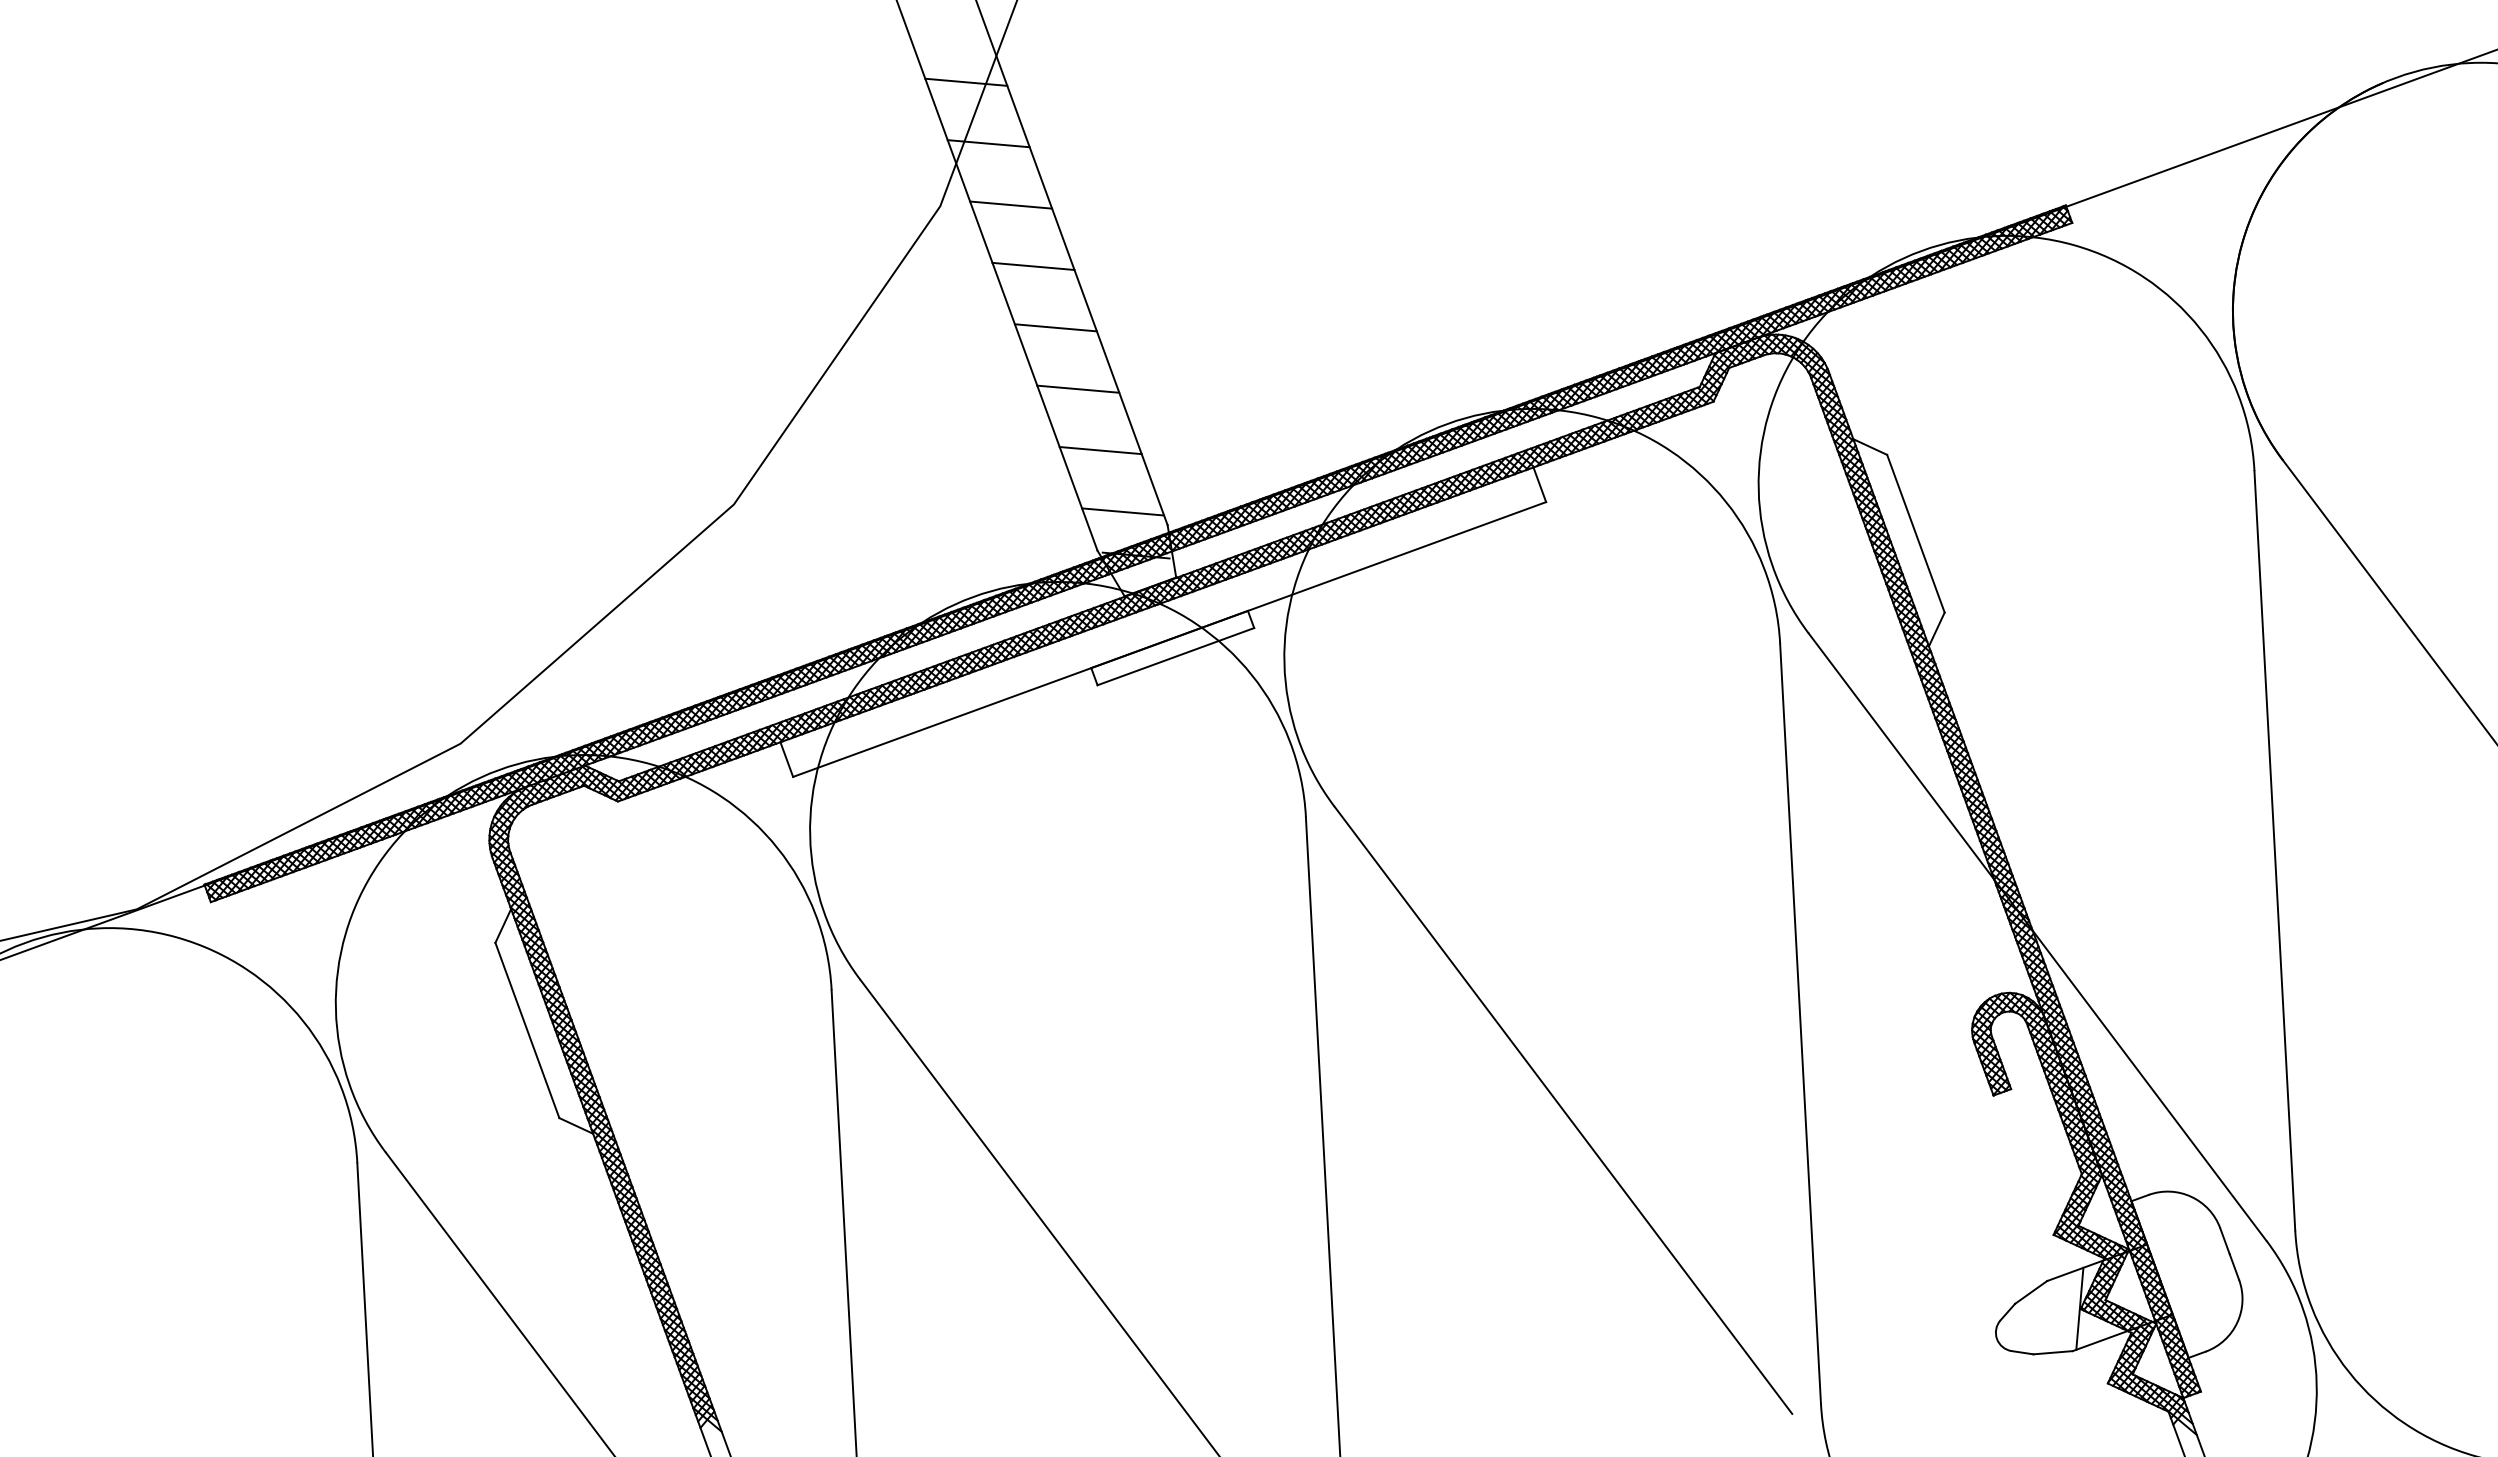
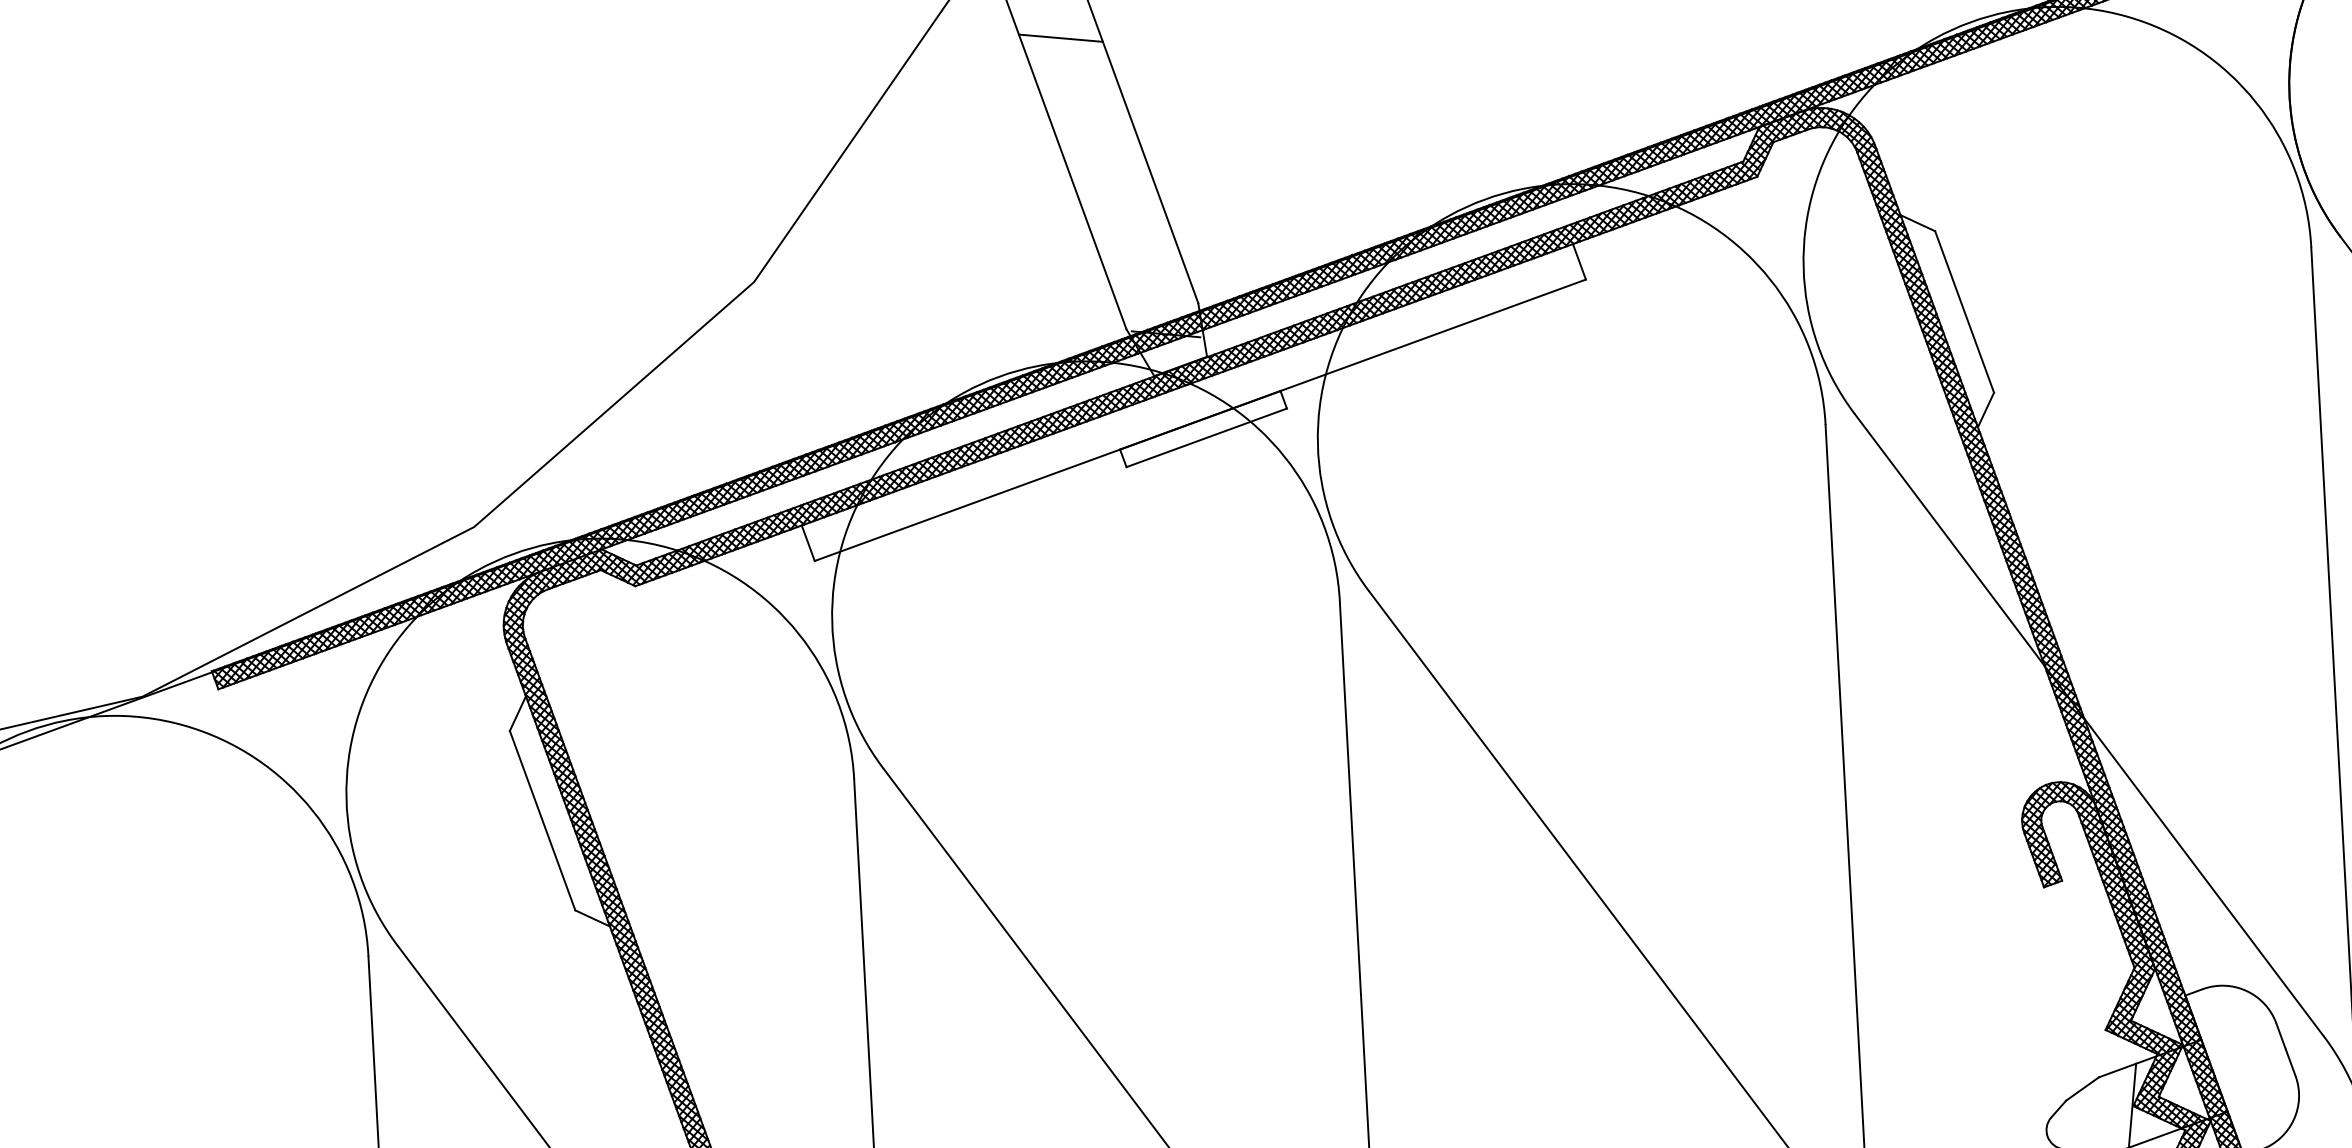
line: (1055, 327) -> (1083, 100), removed
line: (1078, 388) -> (1107, 163), removed
line: (1100, 450) -> (1129, 226), removed
line: (1123, 511) -> (1153, 289), removed

